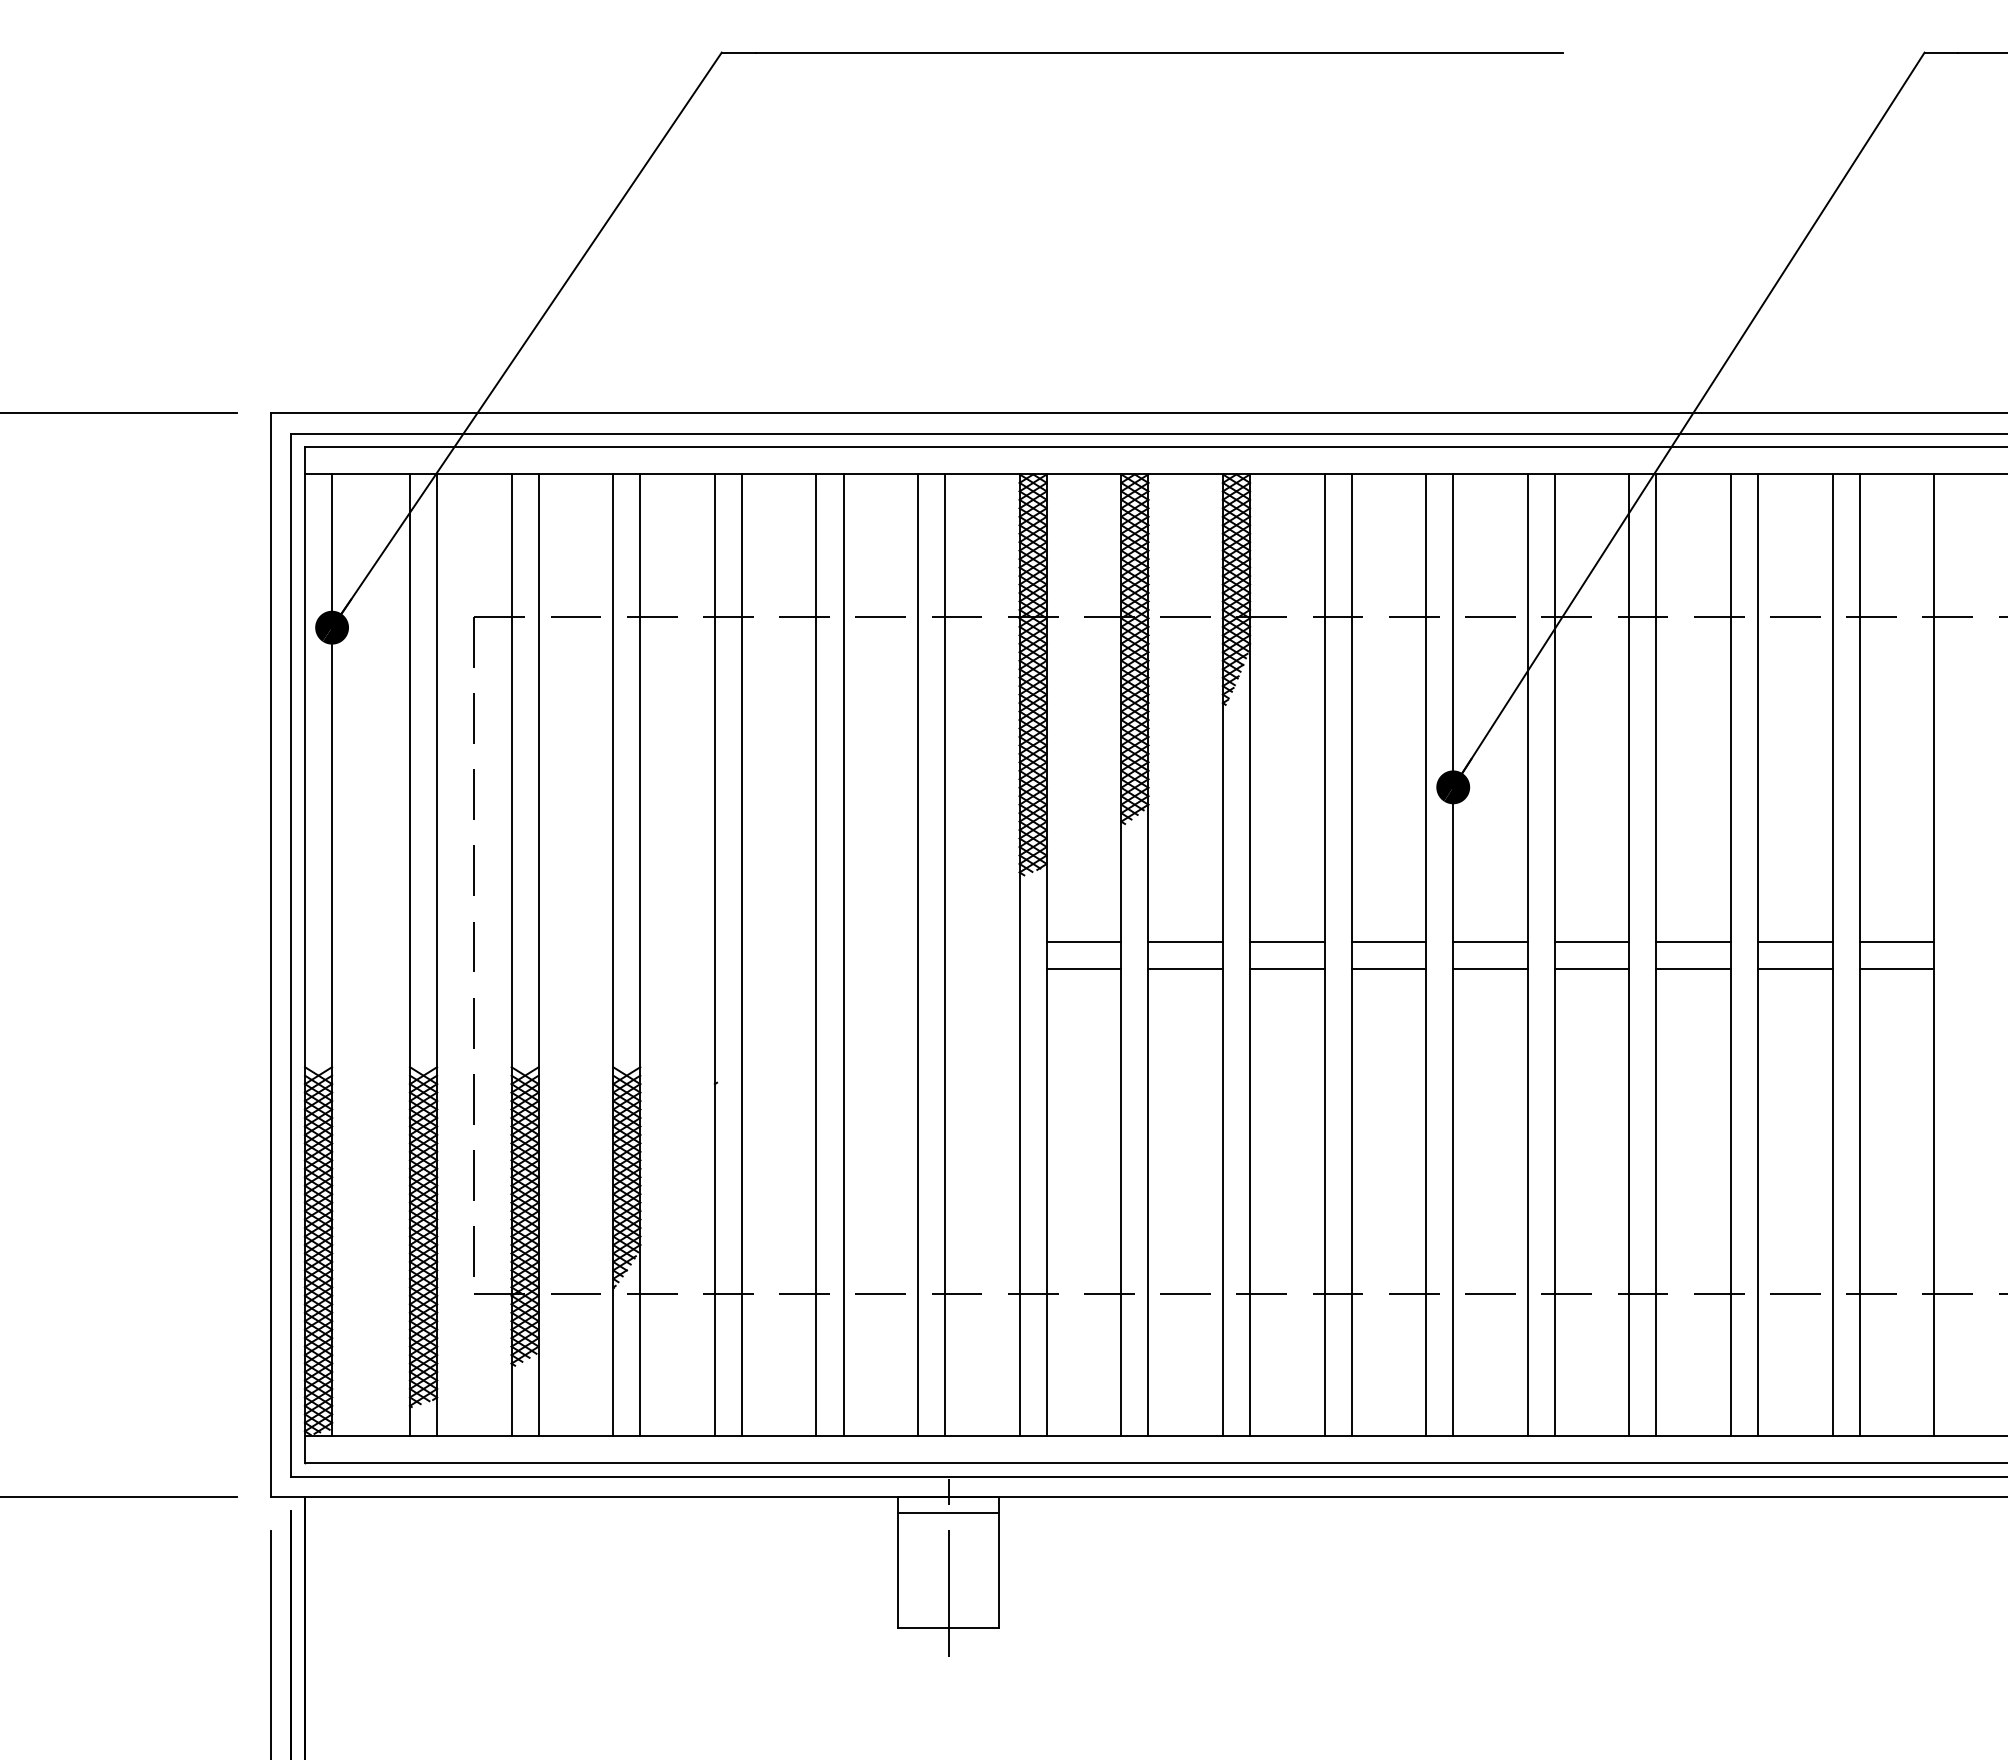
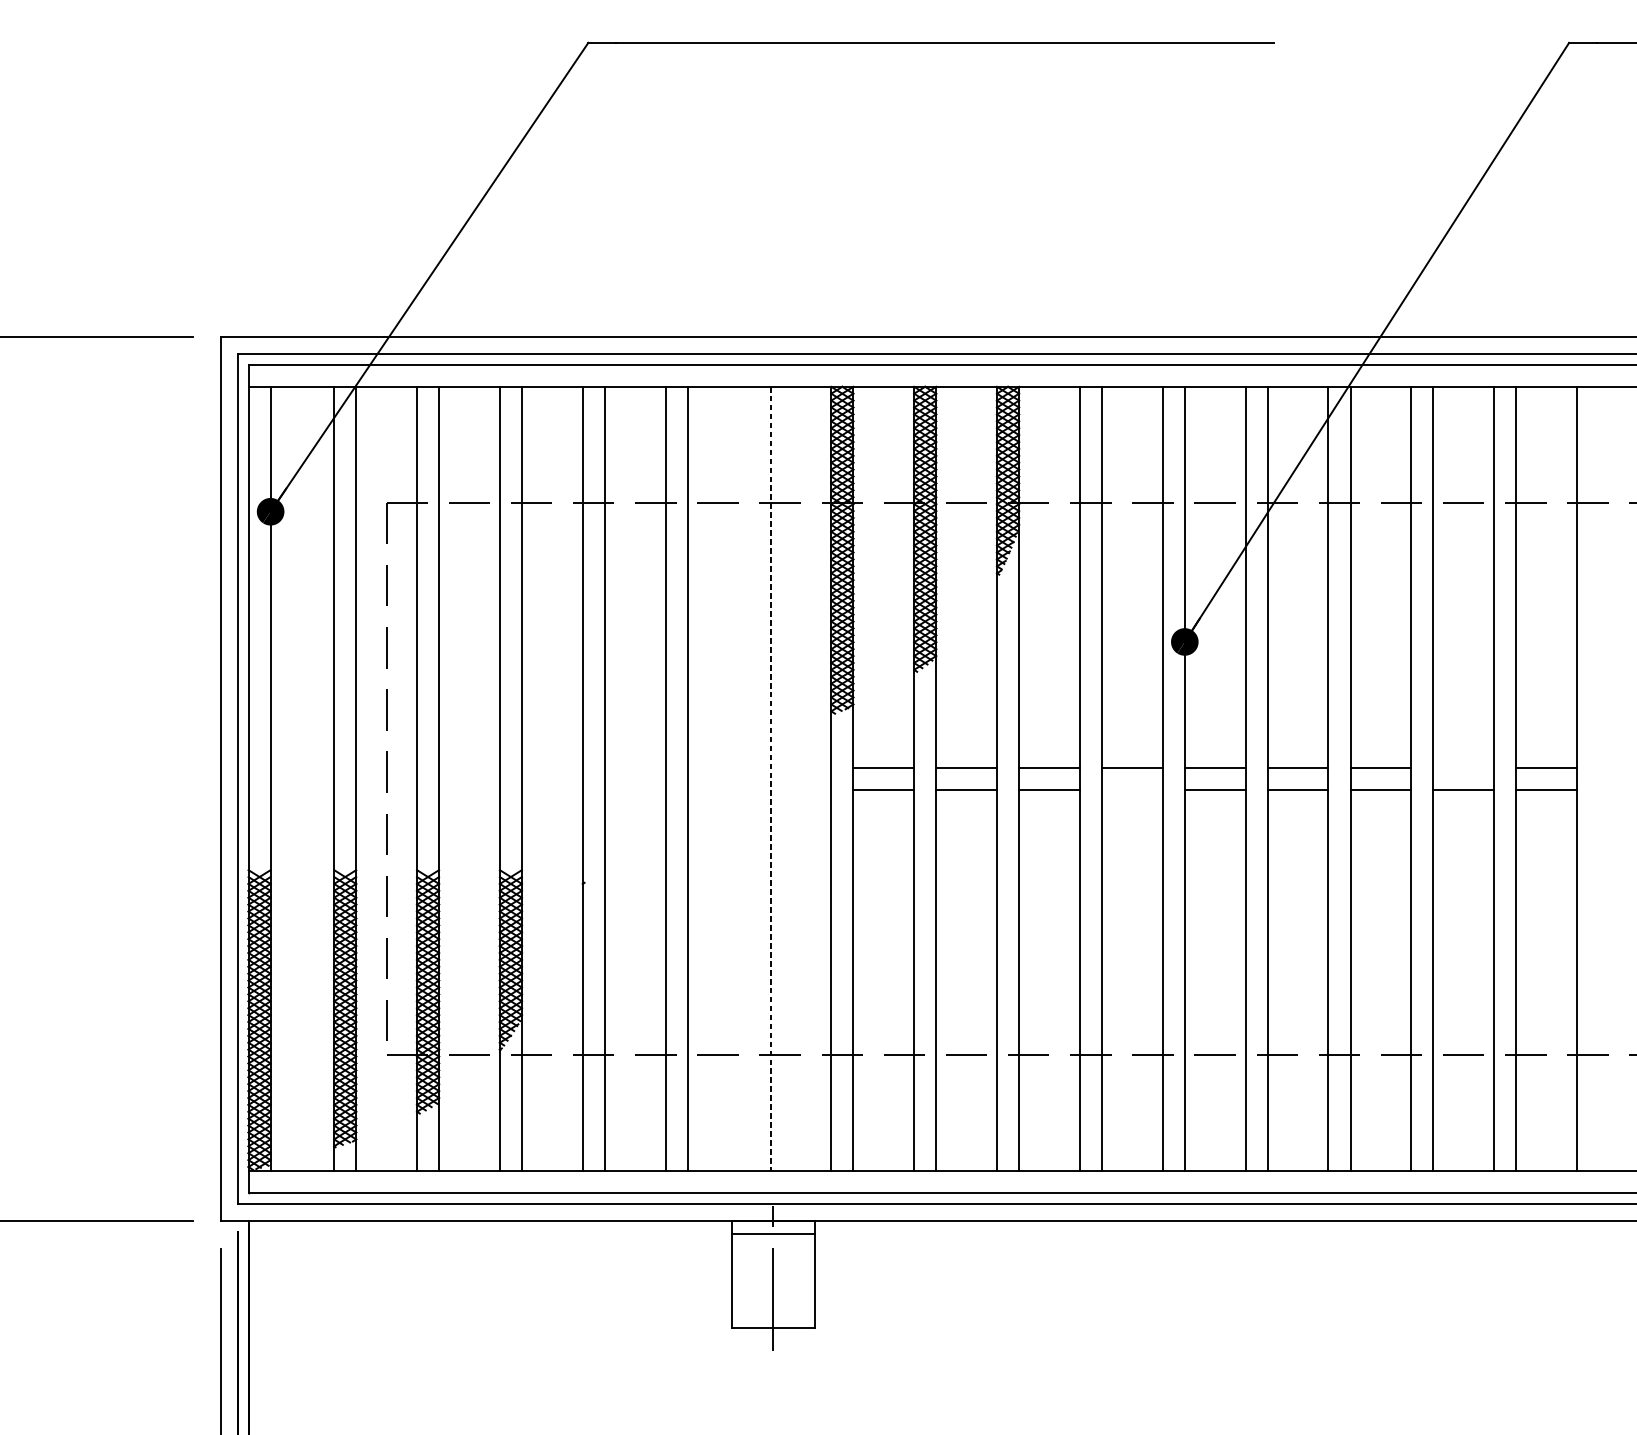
line: (1795, 941) -> (1463, 767), removed
line: (918, 955) -> (748, 779), removed
line: (945, 955) -> (770, 779), solid -> dashed
line: (1388, 968) -> (1132, 789), removed

